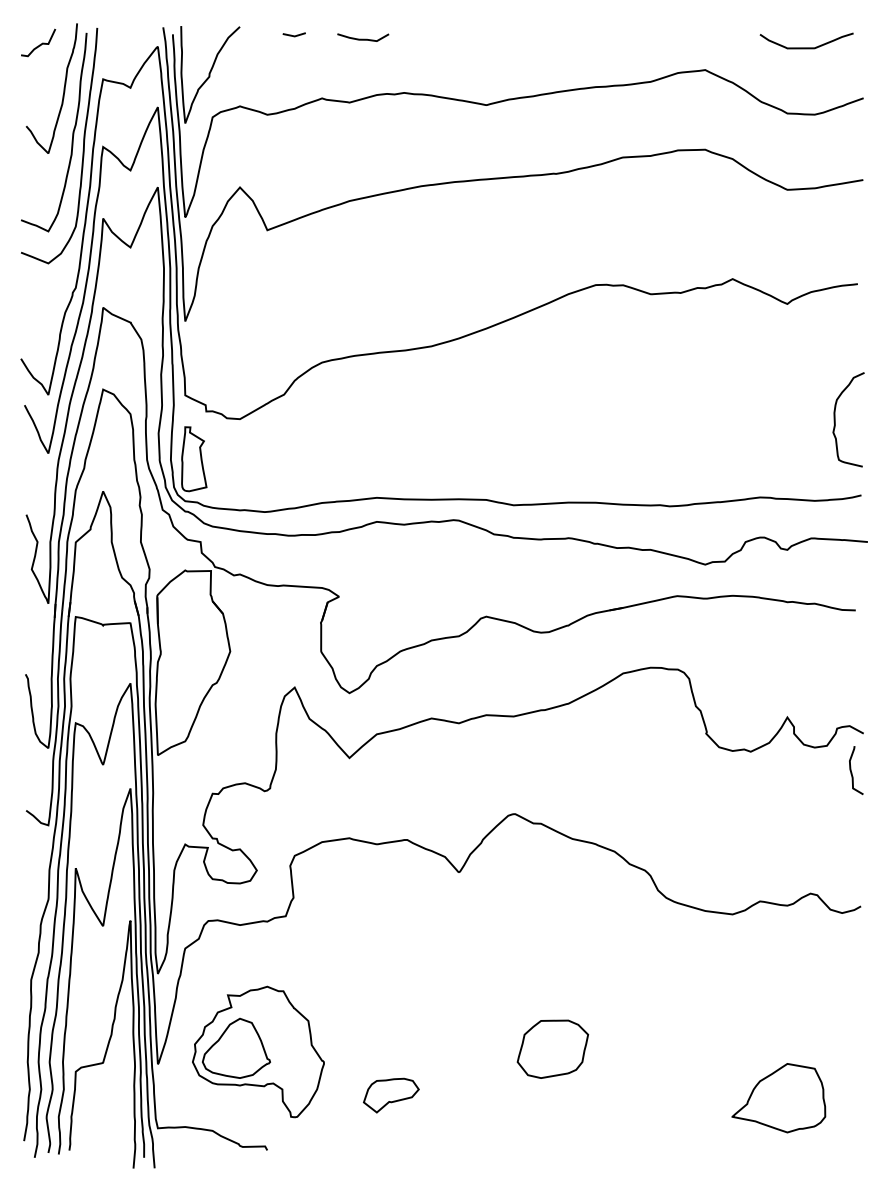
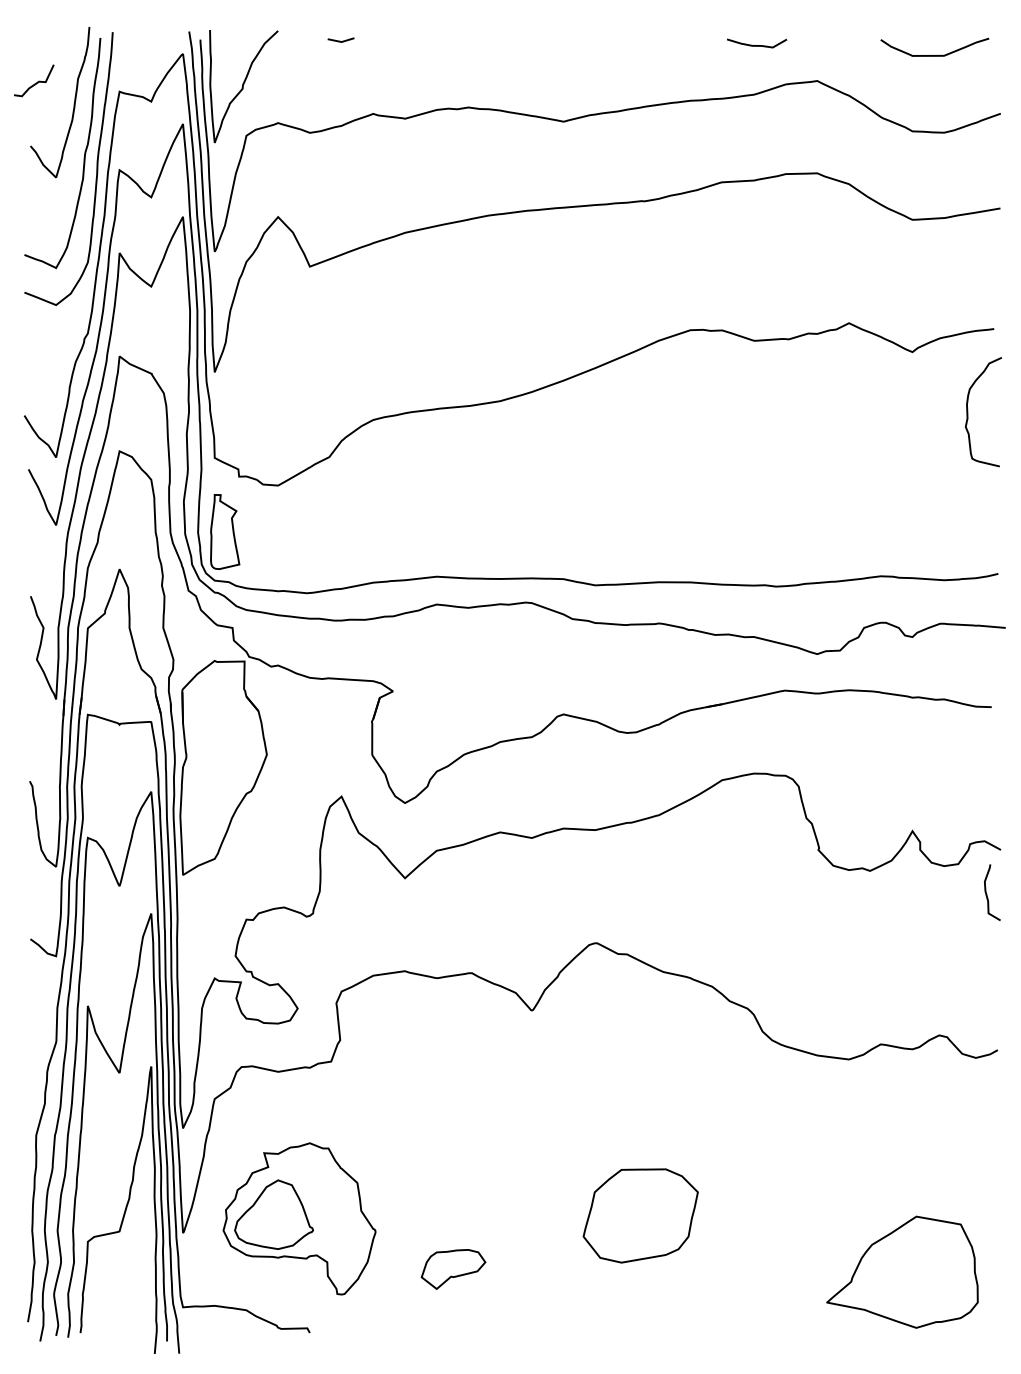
curve: (363, 38) -> (757, 44), moved
curve: (39, 44) -> (35, 82), moved
curve: (835, 419) -> (968, 411), moved
part: (552, 1048) -> (640, 1214), size x1.4
part: (778, 1098) -> (902, 1272), size x1.4

